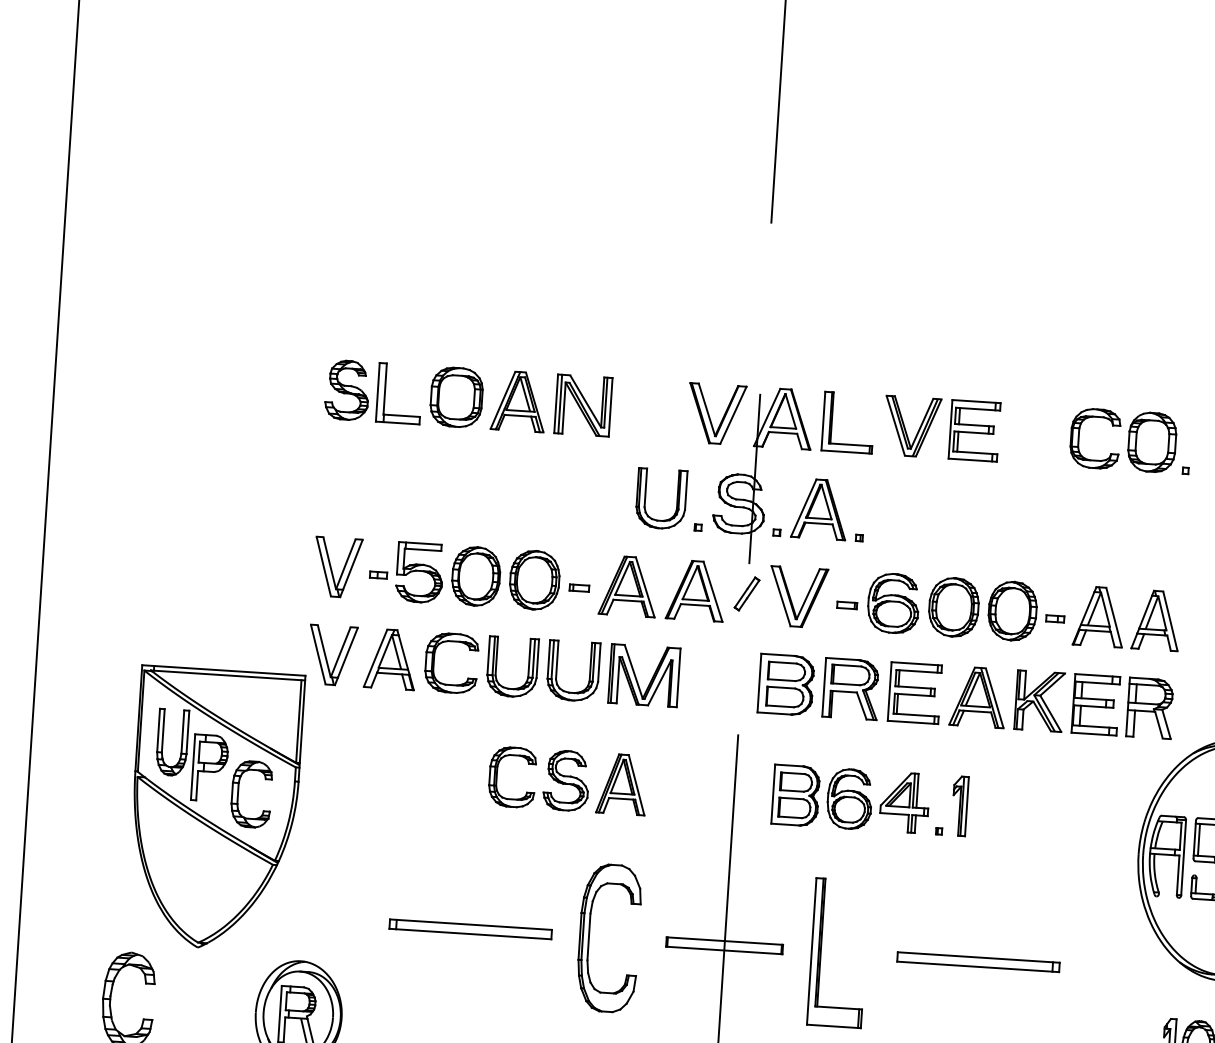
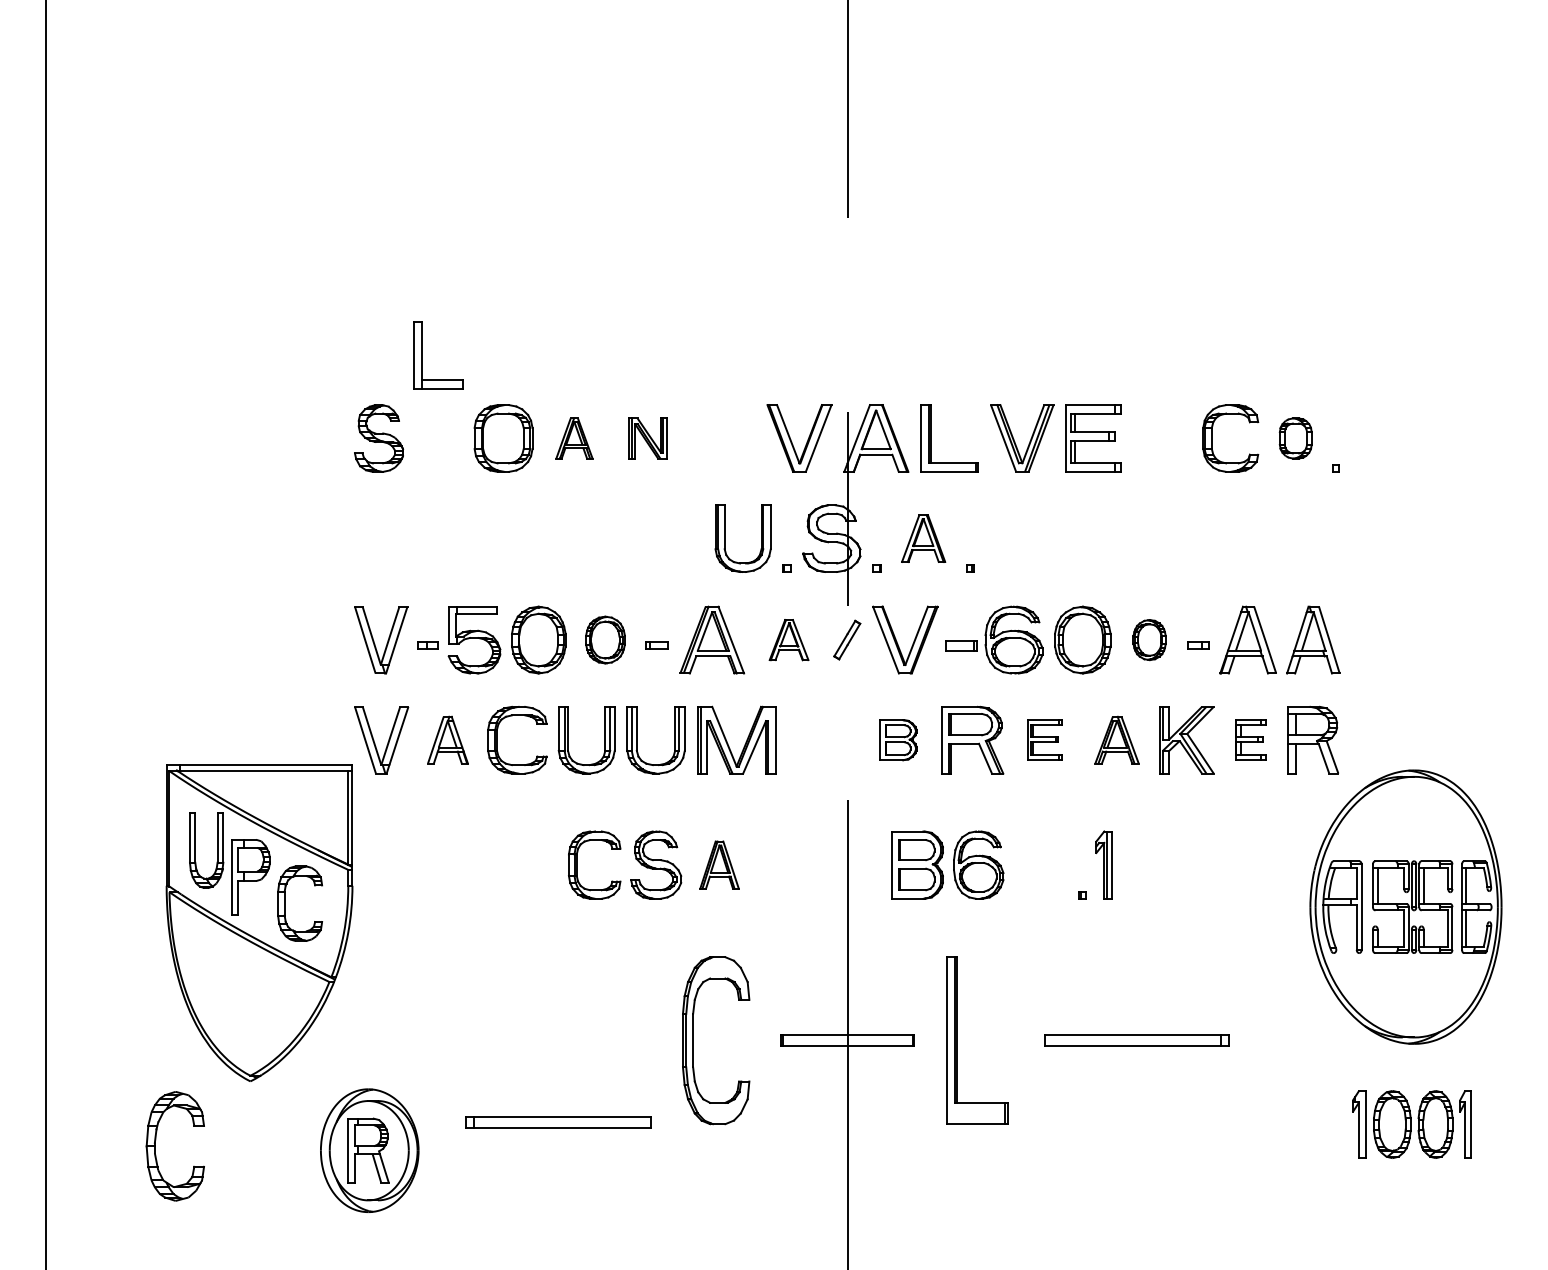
part: (385, 392) -> (422, 355), moved
part: (518, 401) -> (574, 438), size x0.6
part: (583, 405) -> (647, 438), size x0.6
part: (1152, 442) -> (1295, 438), size x0.6
part: (819, 509) -> (923, 538), size x0.7
part: (534, 579) -> (605, 639), size x0.7
part: (695, 590) -> (788, 639), size x0.6
part: (847, 605) -> (961, 645), size x1.4
part: (1012, 610) -> (1149, 639), size x0.6
part: (390, 658) -> (447, 739), size x0.7
part: (786, 684) -> (898, 739), size x0.6
part: (914, 693) -> (1044, 740), size x0.6
part: (977, 696) -> (1116, 739), size x0.7
part: (1095, 705) -> (1250, 740), size x0.6
part: (622, 783) -> (719, 864), size x0.7
part: (903, 802) -> (1040, 865), removed
part: (470, 929) -> (558, 1122), moved

